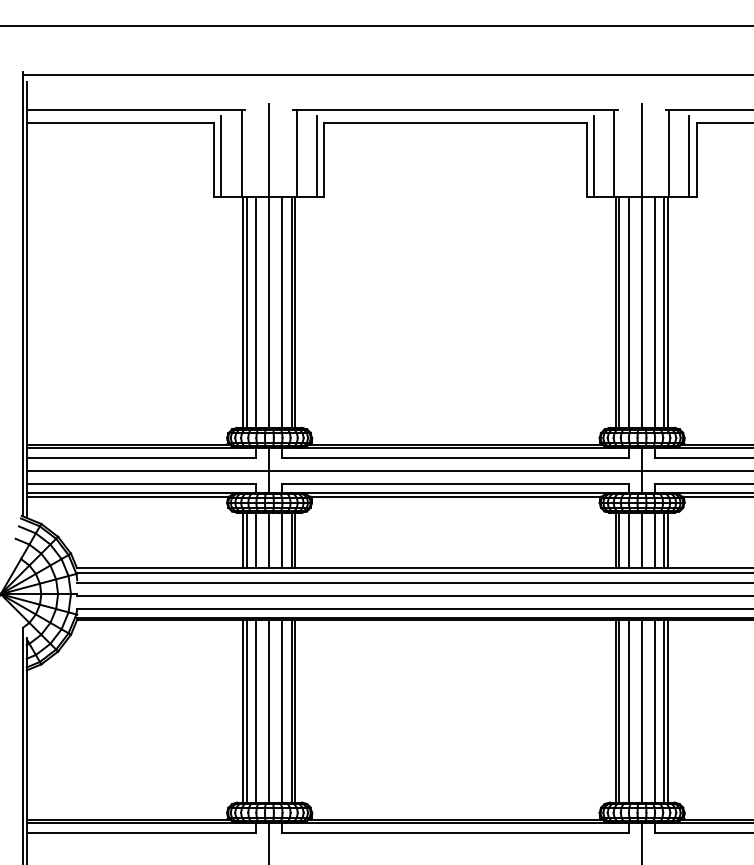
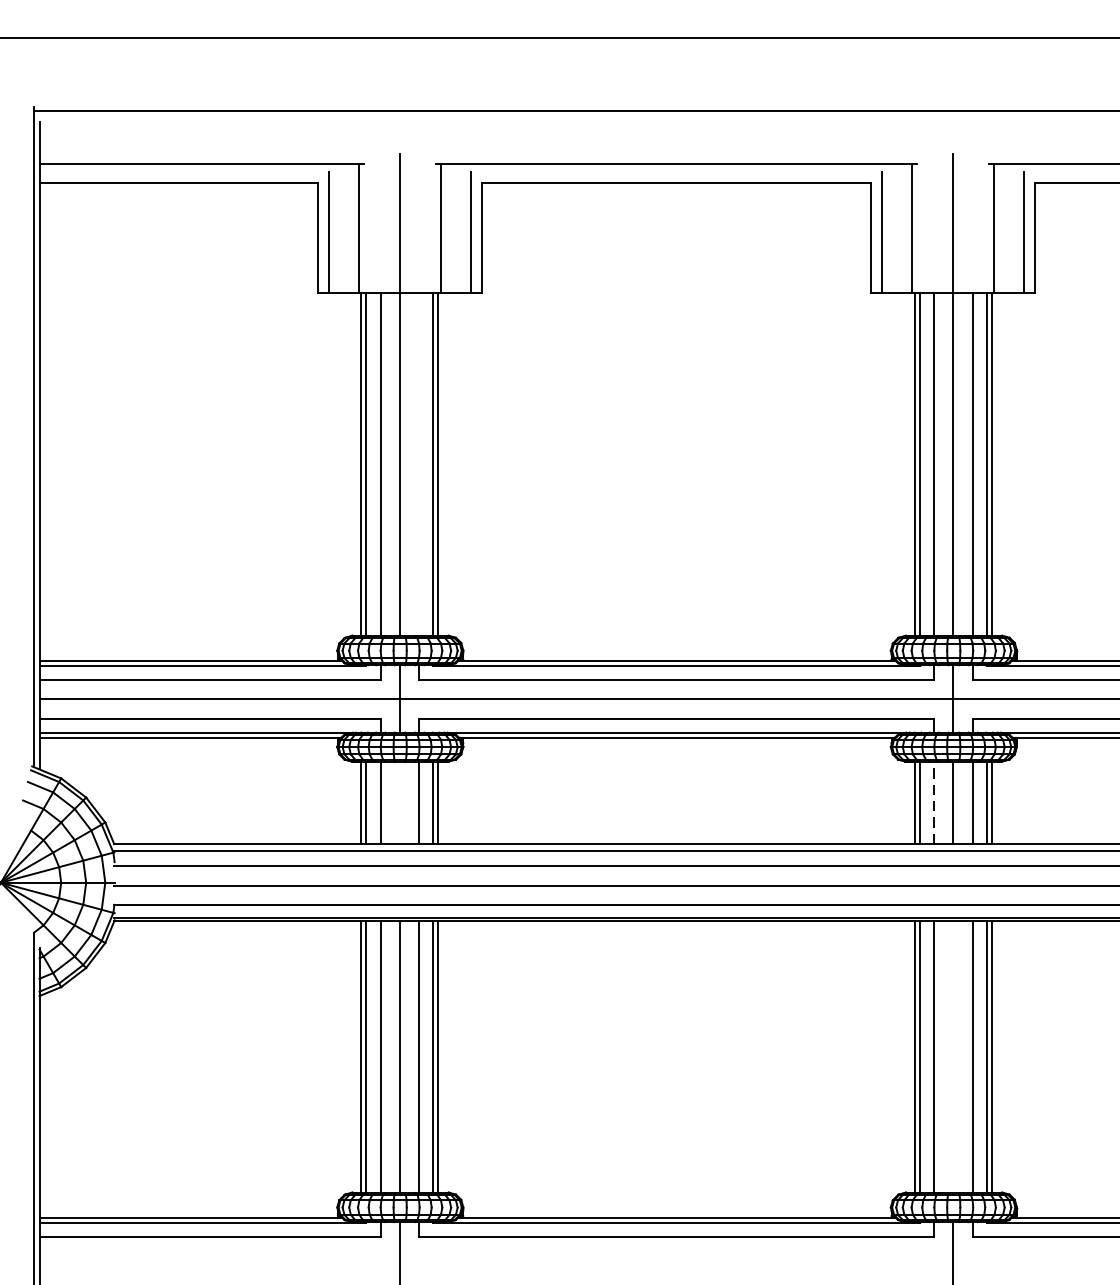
line: (282, 312) -> (419, 464), removed
line: (269, 540) -> (400, 802), removed
line: (628, 540) -> (933, 802), solid -> dashed
line: (641, 711) -> (953, 1057), removed

